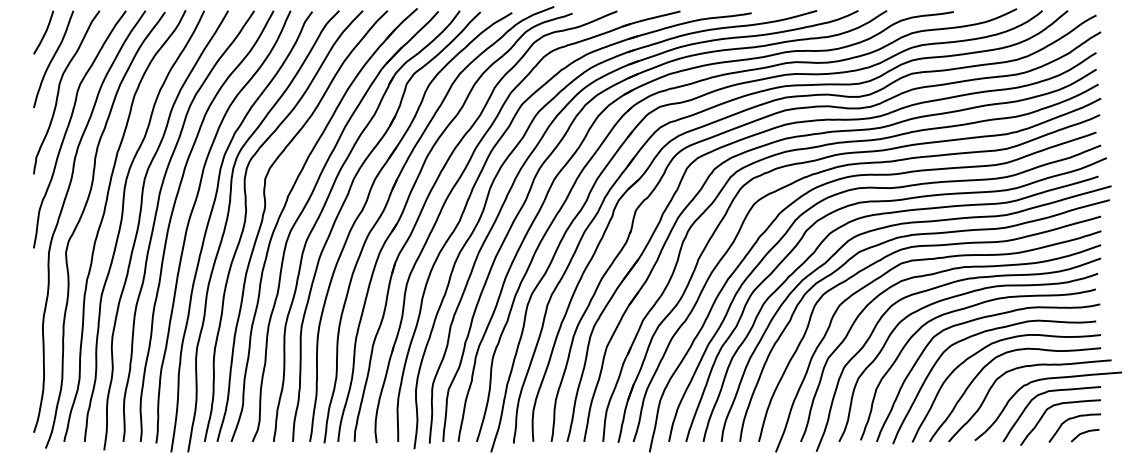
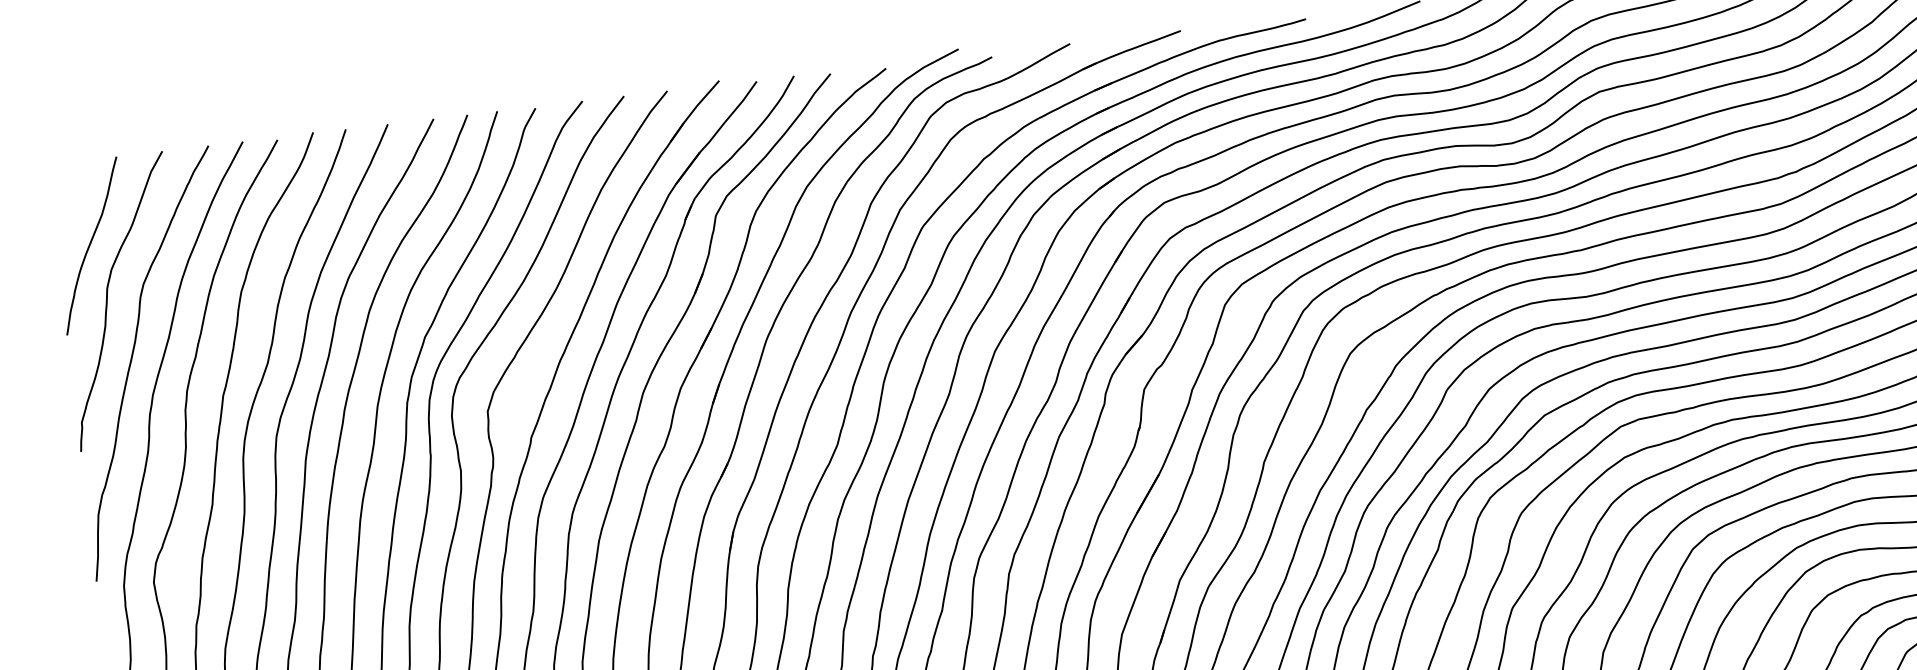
curve: (44, 32) -> (70, 200), removed

